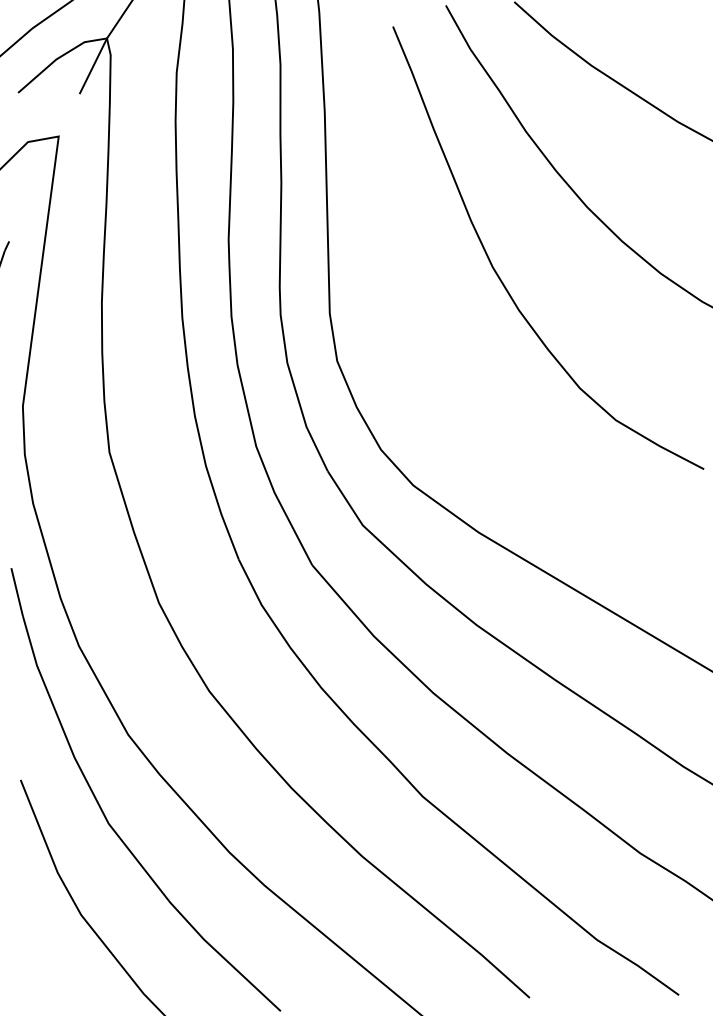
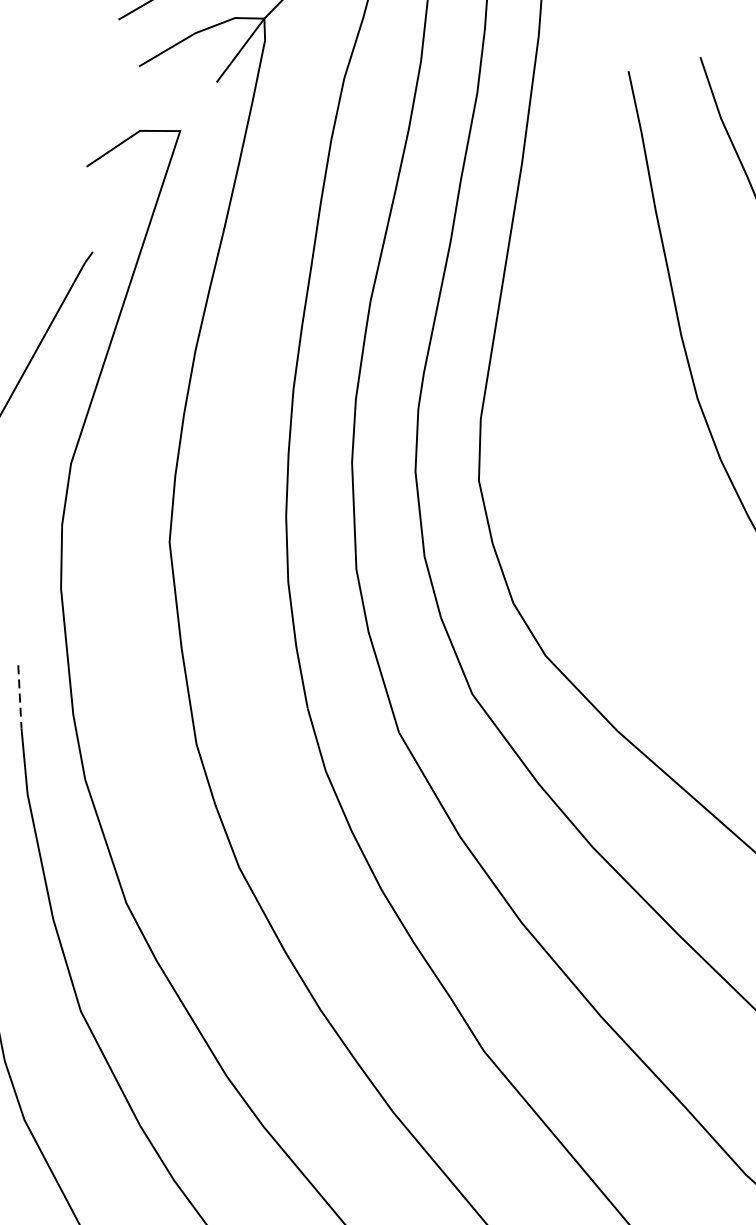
line: (17, 592) -> (20, 697), solid -> dashed

